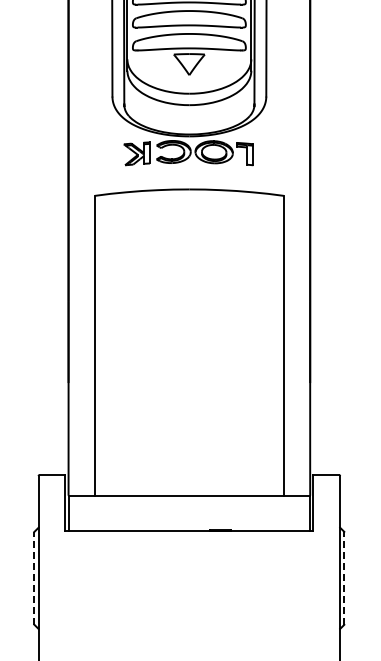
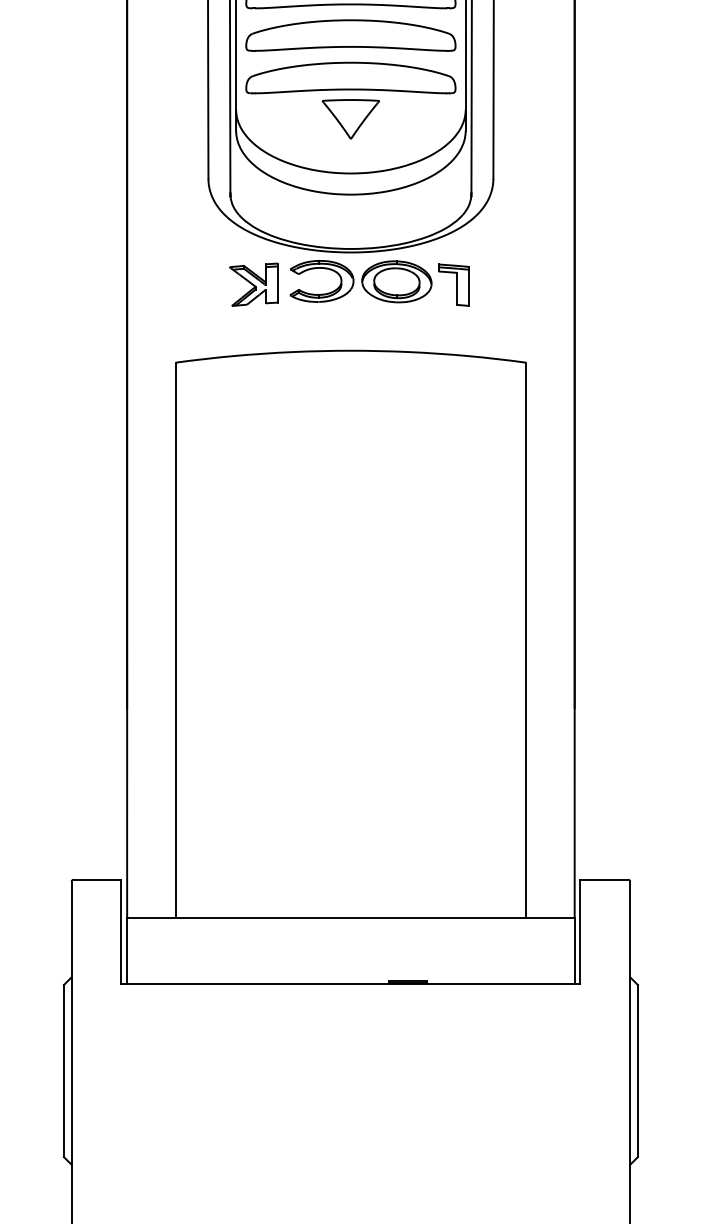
line: (34, 577) -> (64, 1069), dashed -> solid
line: (344, 577) -> (638, 1069), dashed -> solid

